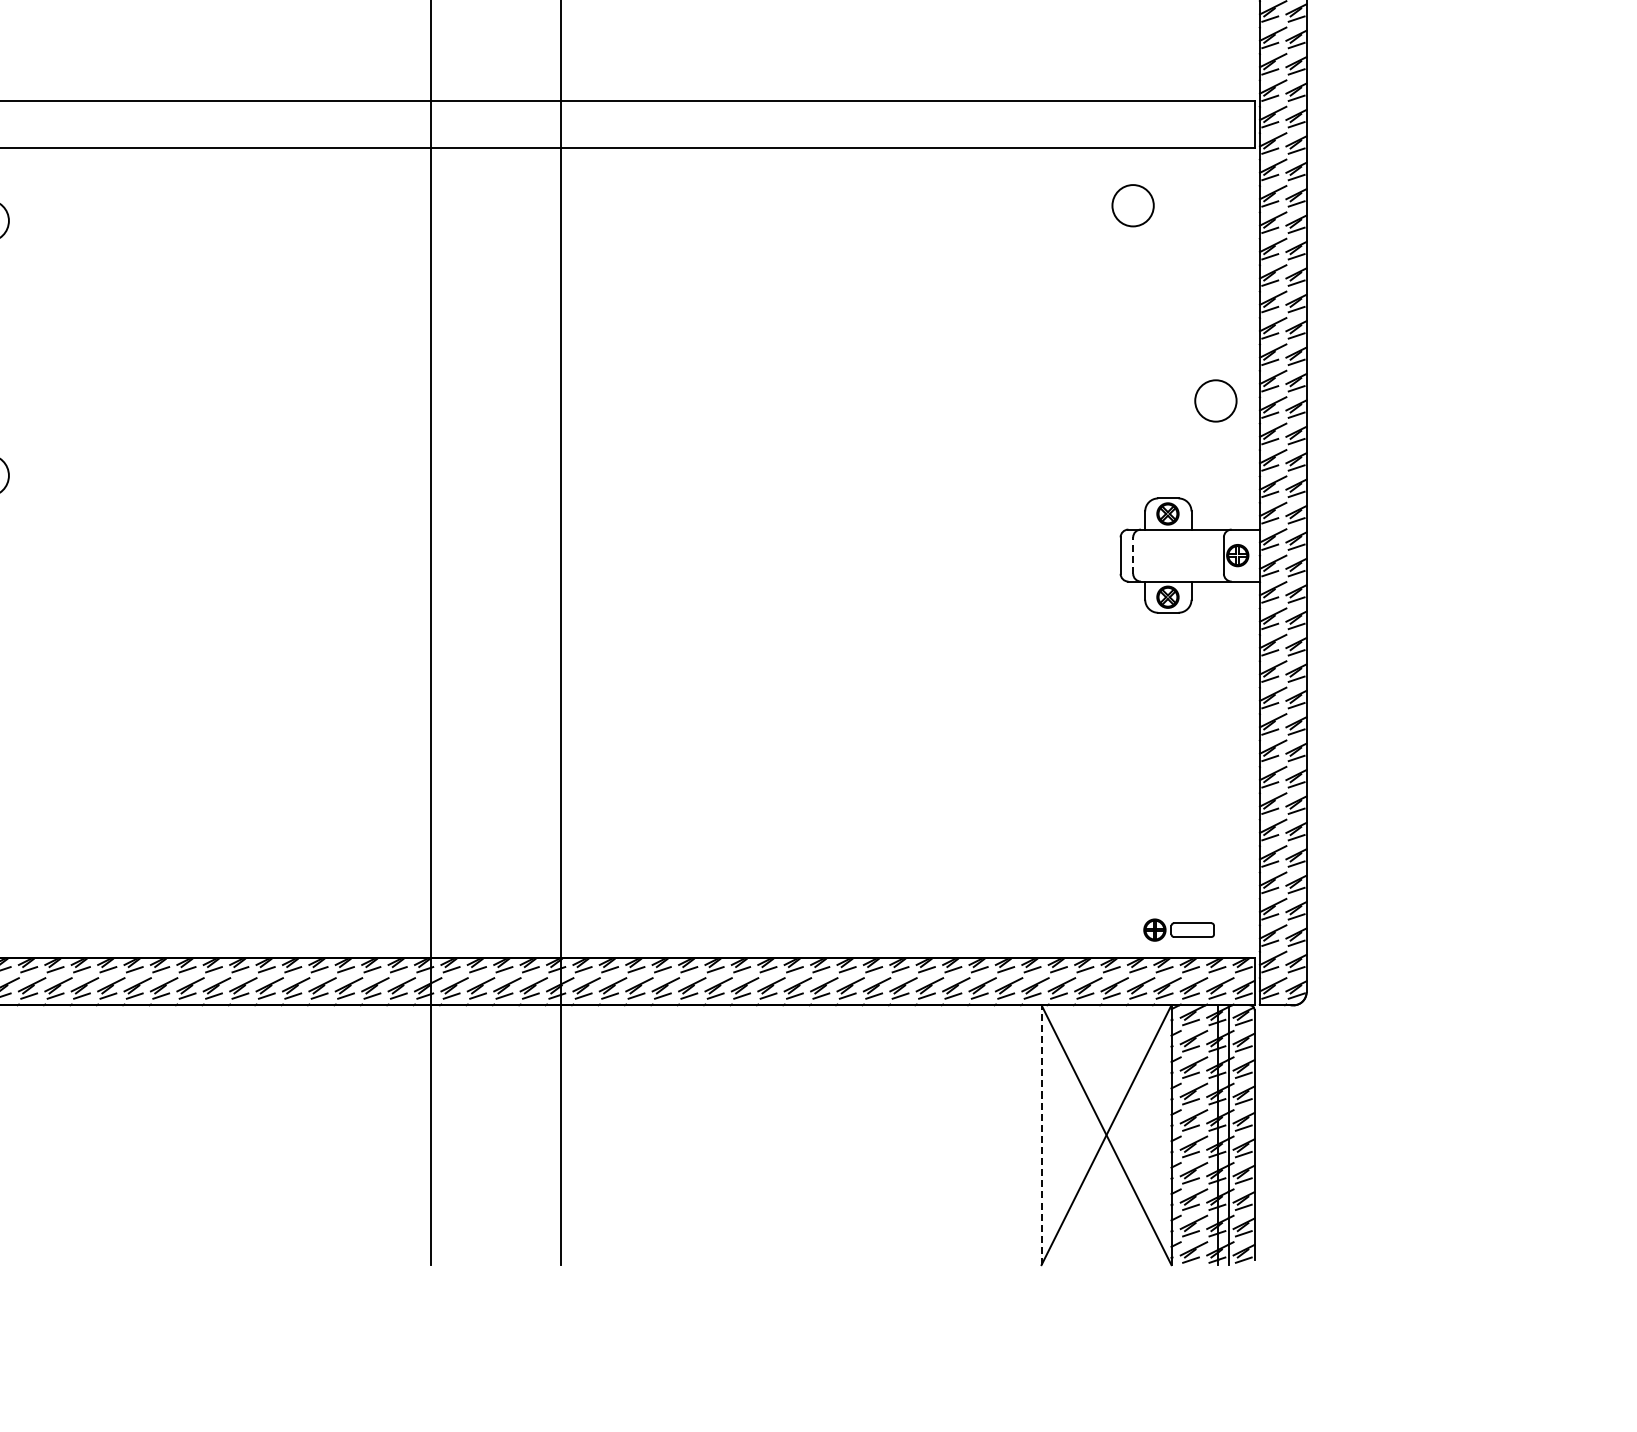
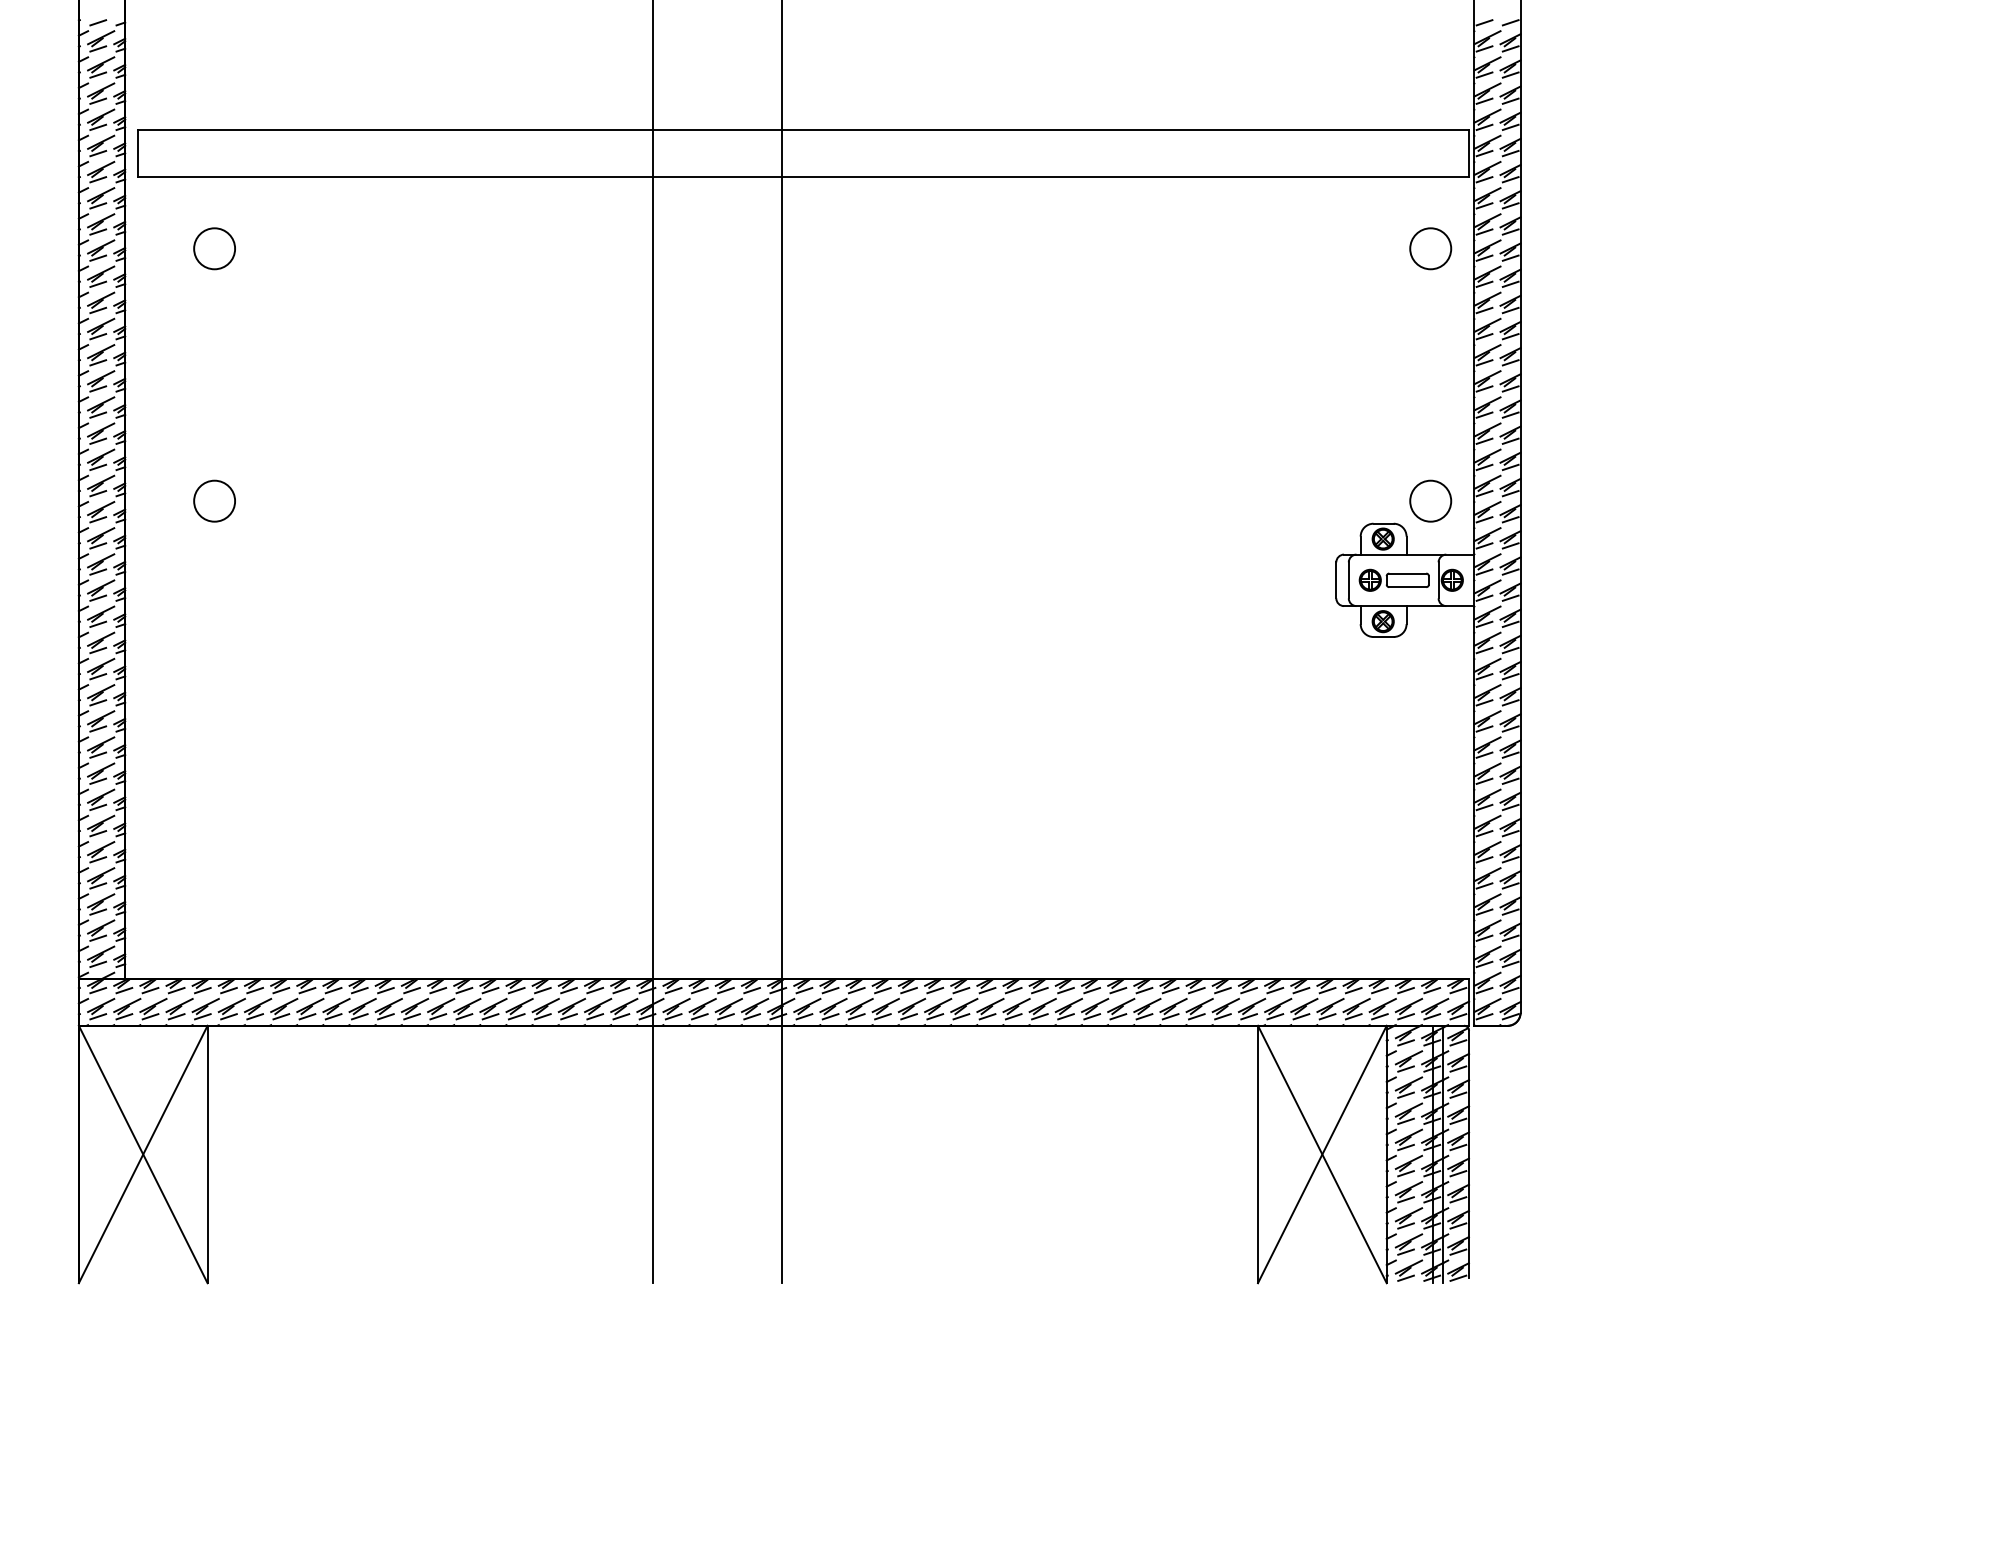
circle: (1132, 205) -> (1430, 248), moved
circle: (1215, 400) -> (1430, 500), moved
line: (1132, 554) -> (1348, 579), dashed -> solid
part: (1178, 929) -> (1393, 579), moved
line: (1042, 1135) -> (1258, 1154), dashed -> solid

